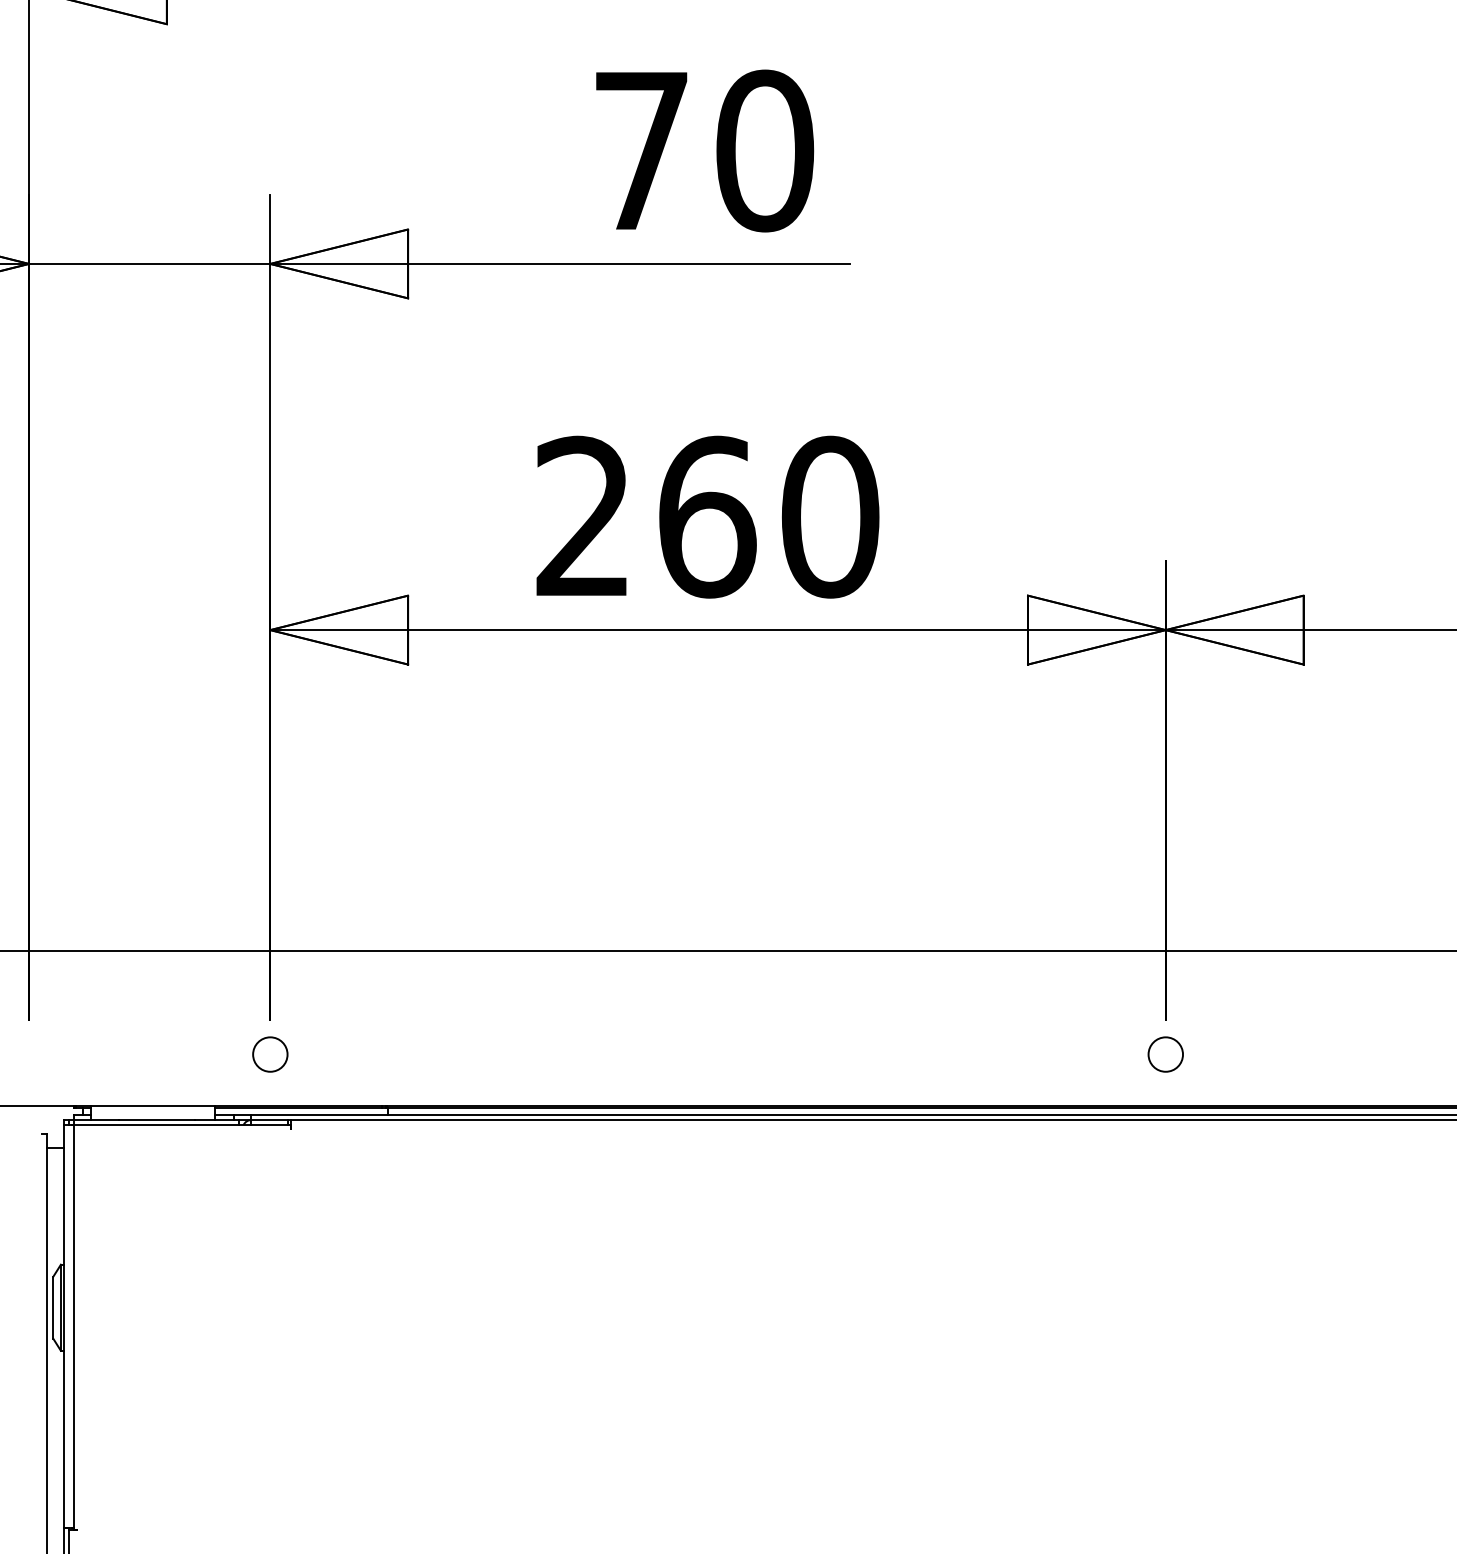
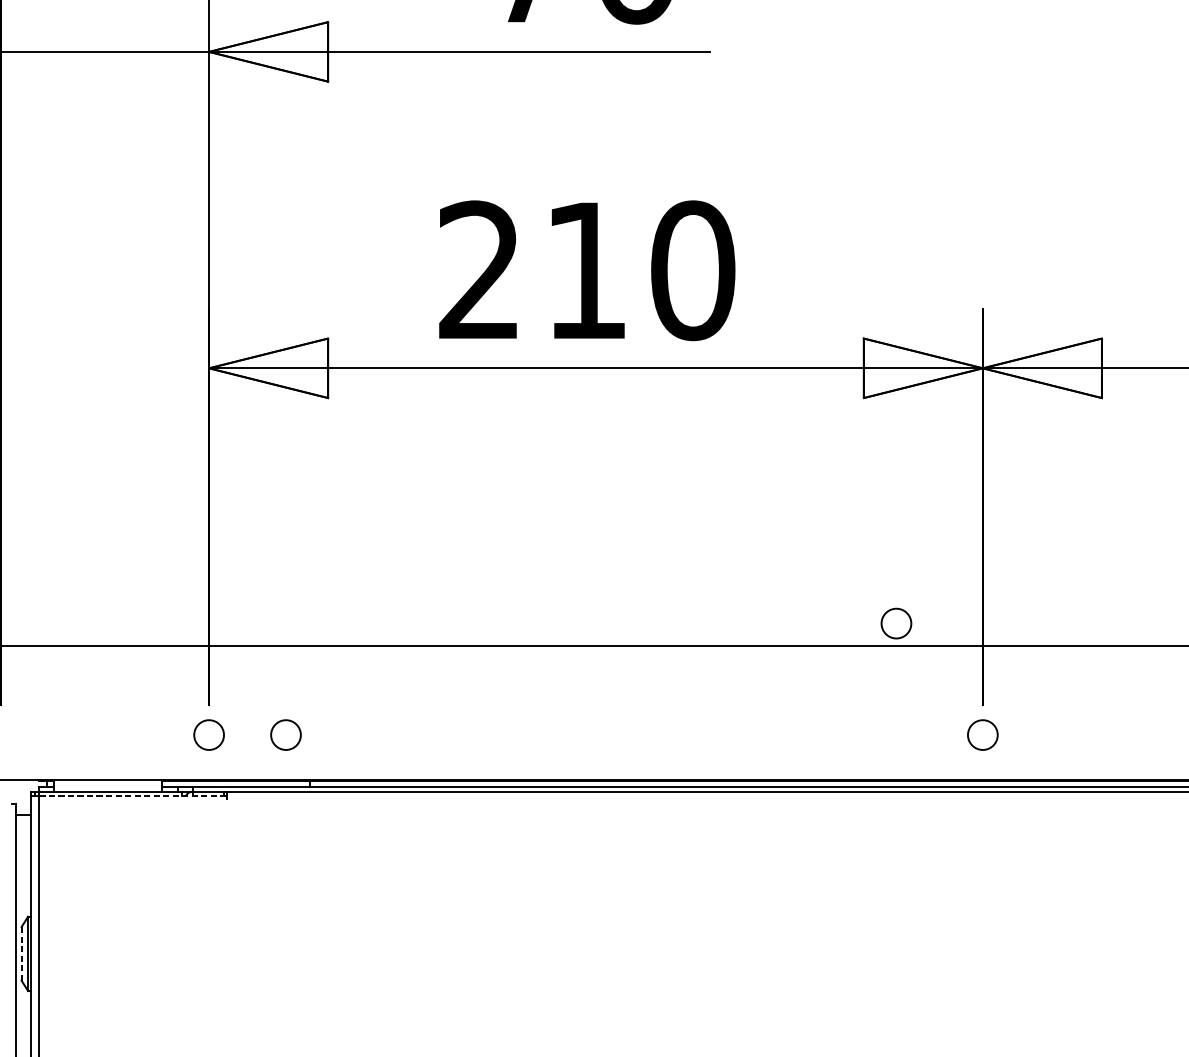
text: (707, 516) -> (586, 270), 260 -> 210
circle: (1065, 925) -> (896, 623), added
circle: (359, 1054) -> (286, 735), added
line: (182, 1125) -> (133, 796), solid -> dashed
line: (53, 1307) -> (21, 953), solid -> dashed

